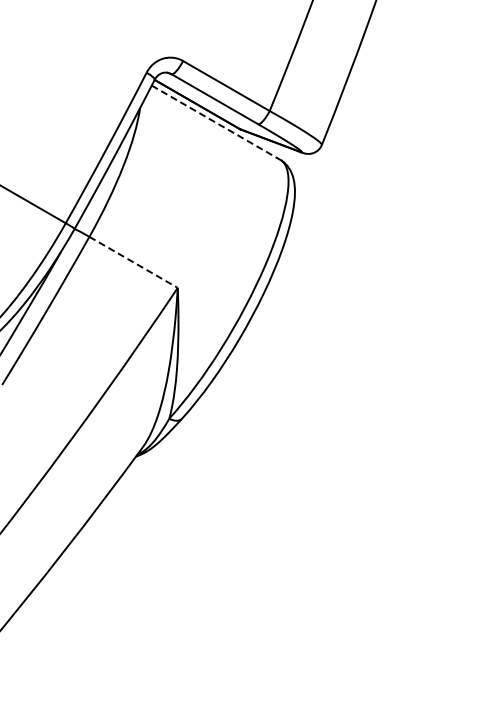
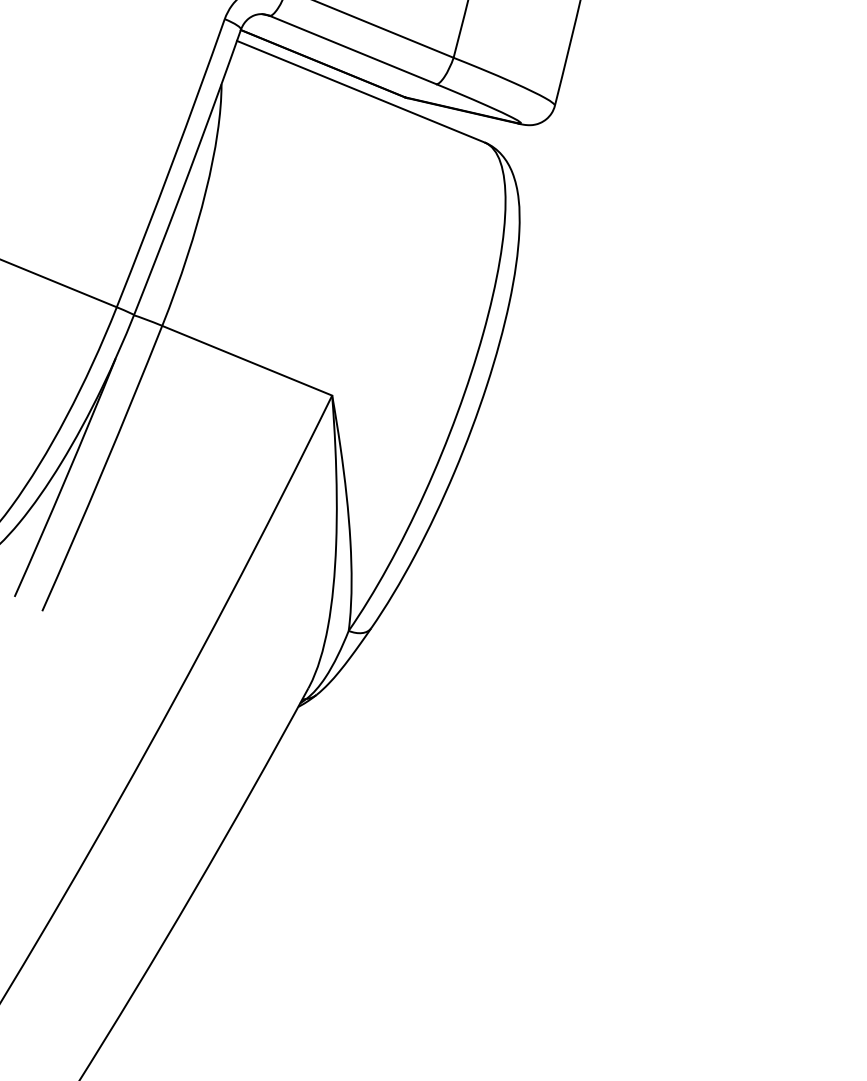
line: (216, 123) -> (361, 92), dashed -> solid
line: (134, 262) -> (248, 360), dashed -> solid

